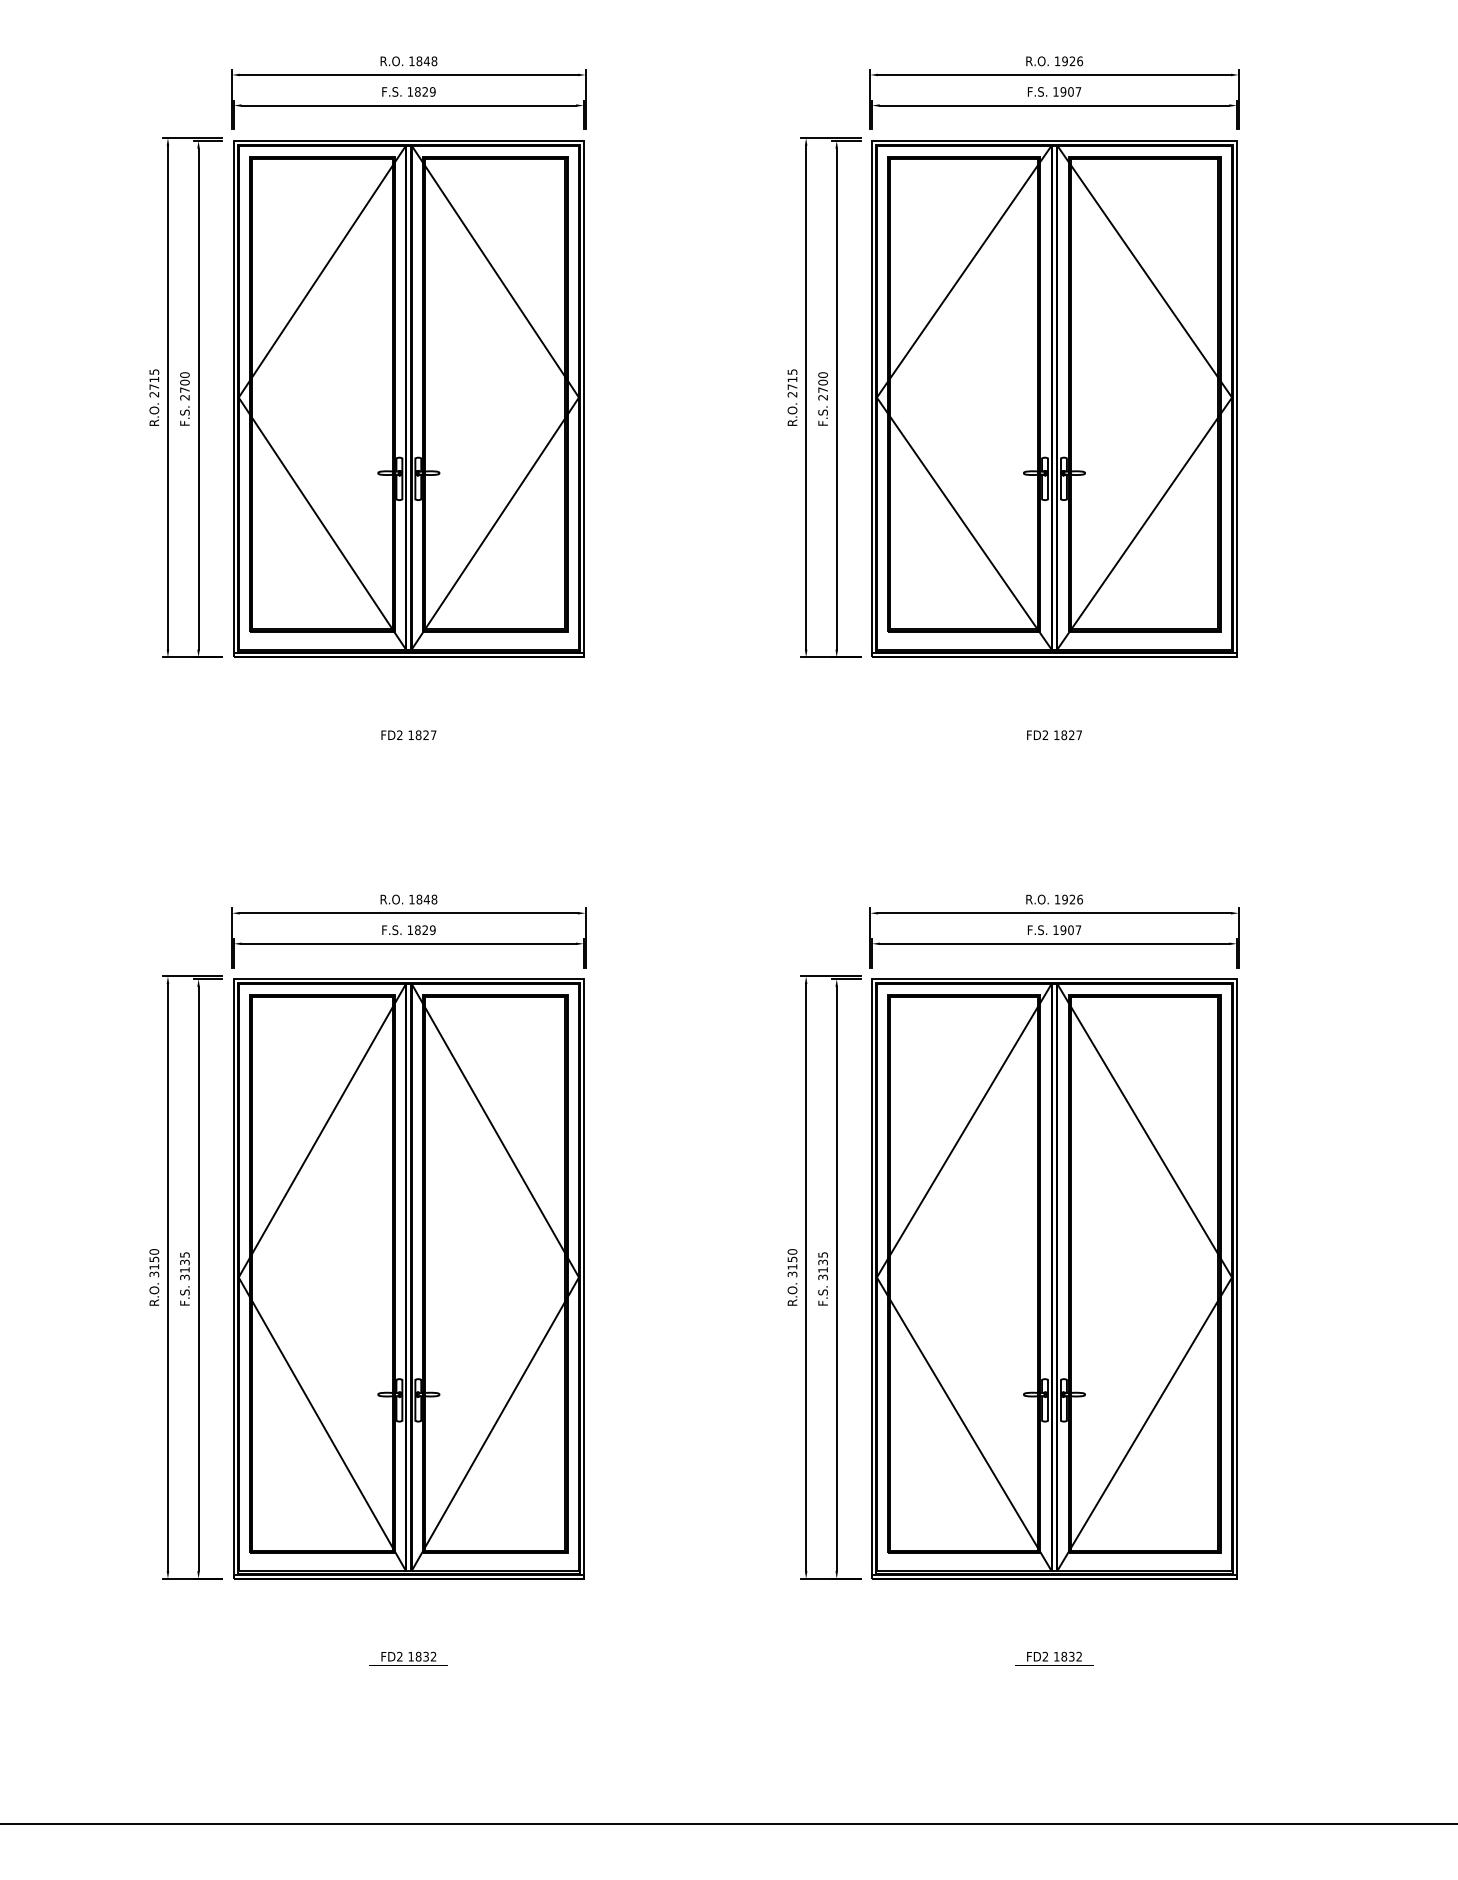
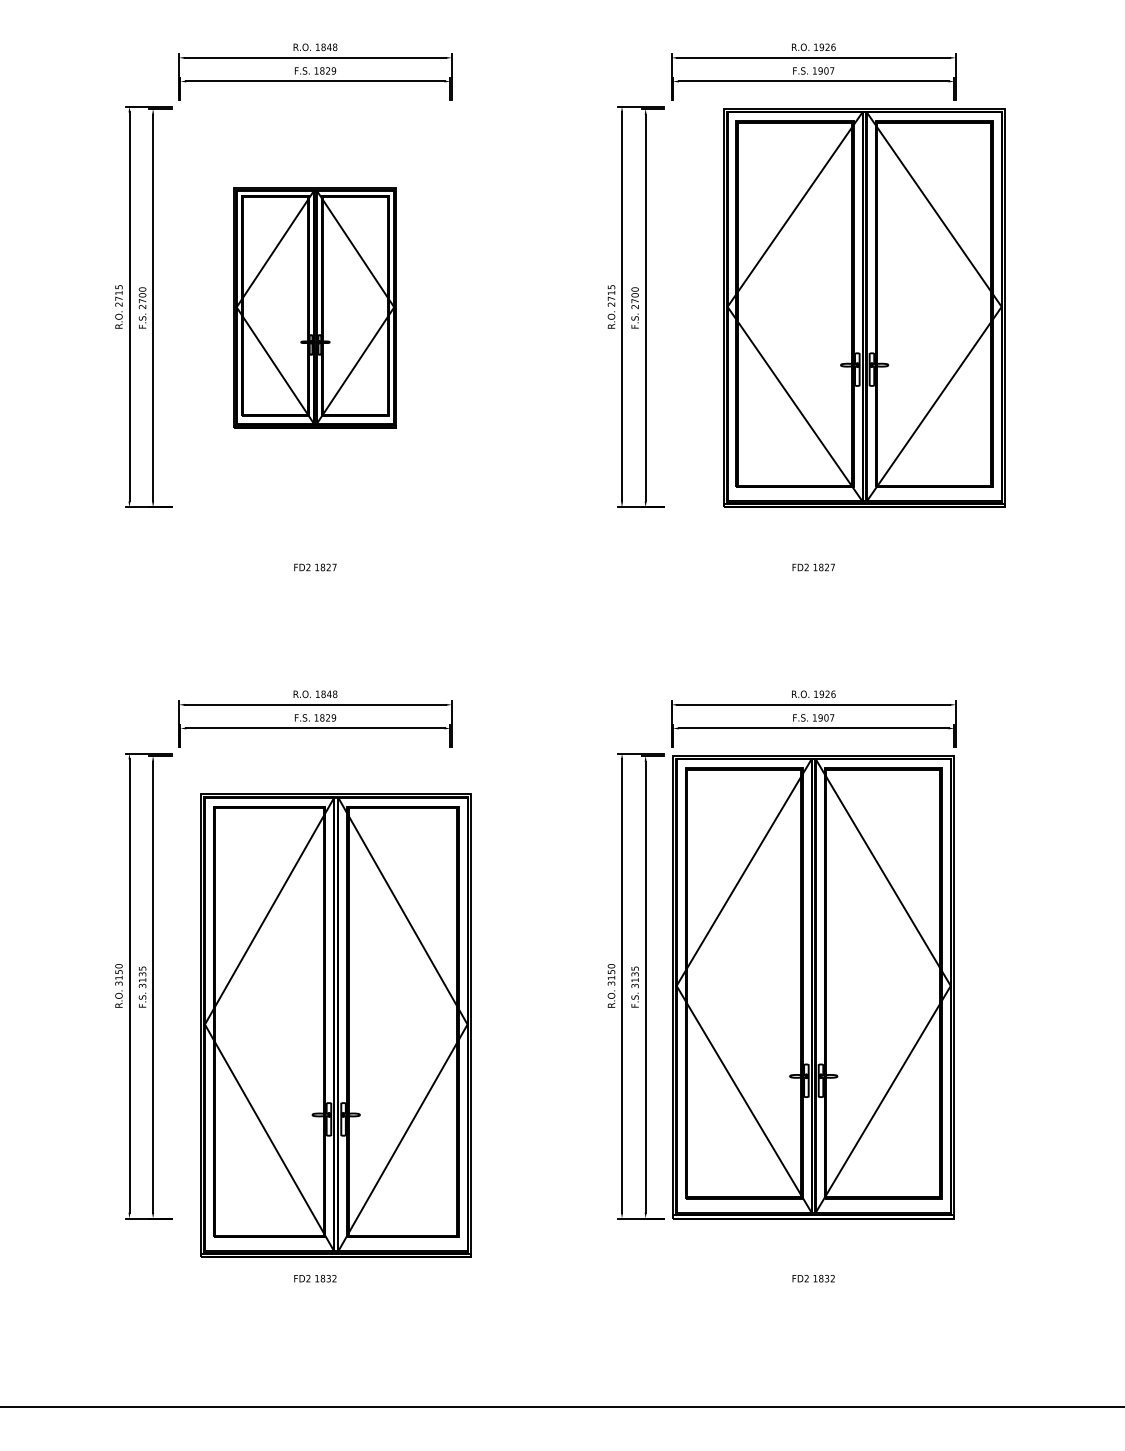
part: (408, 398) -> (315, 307), size x0.6
part: (1054, 398) -> (864, 307), moved
part: (408, 1278) -> (335, 1025), moved

